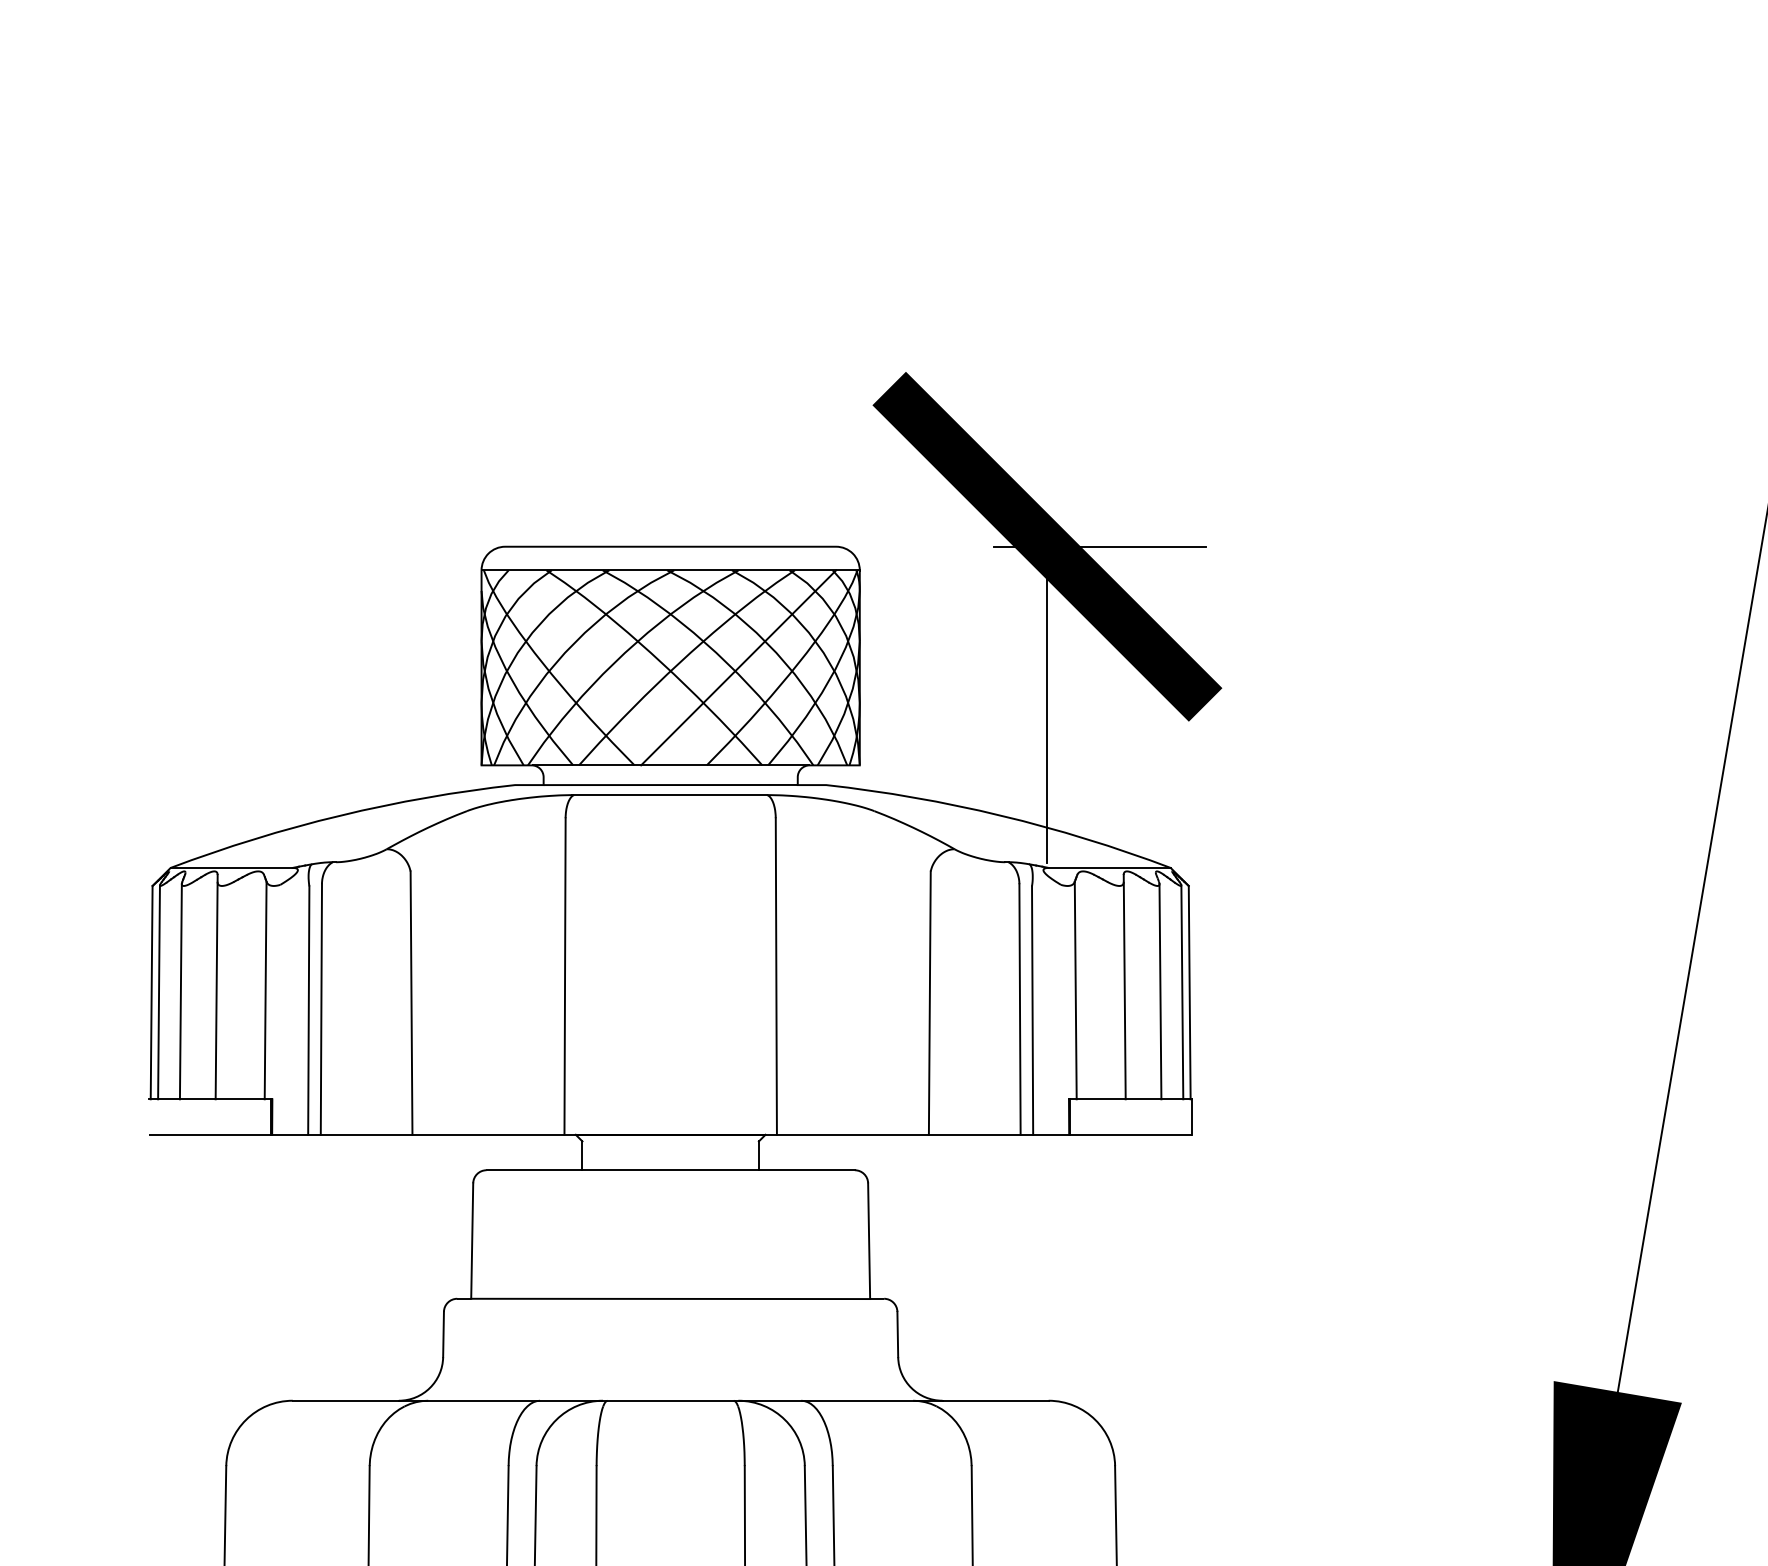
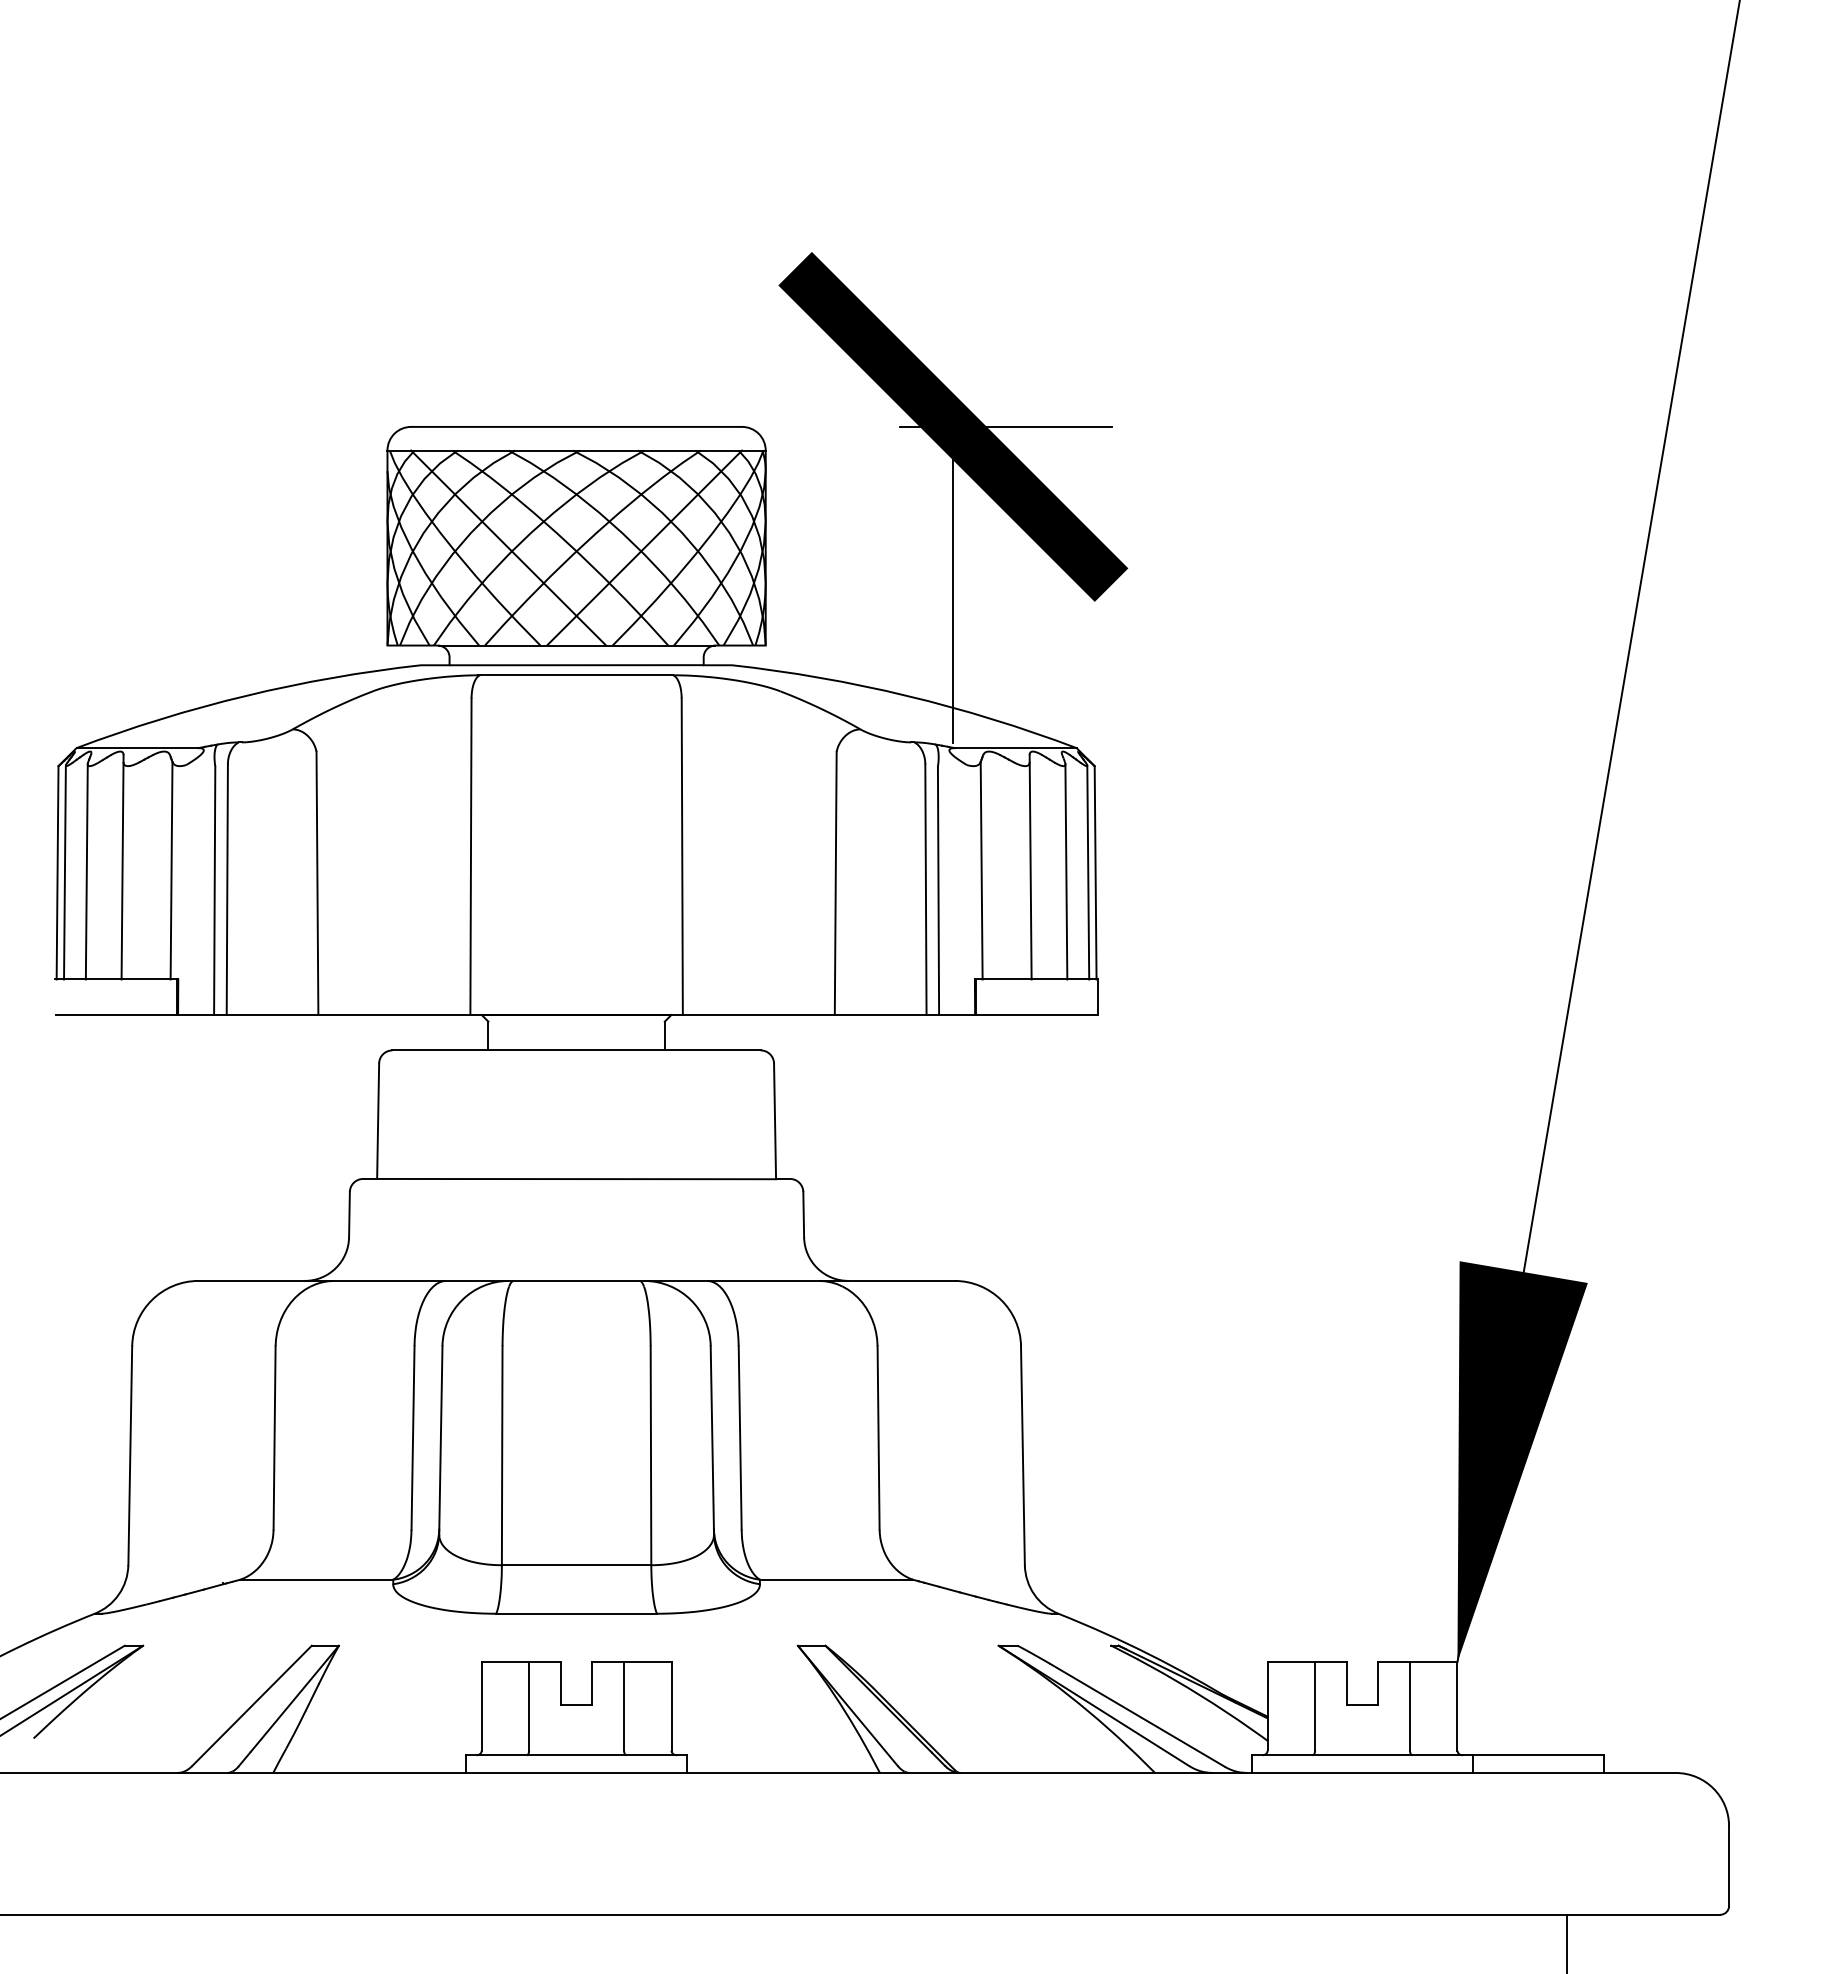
line: (602, 667) -> (508, 547), added

